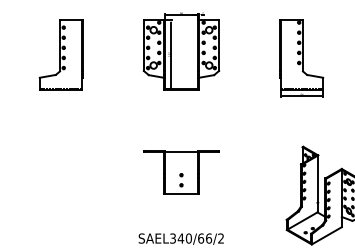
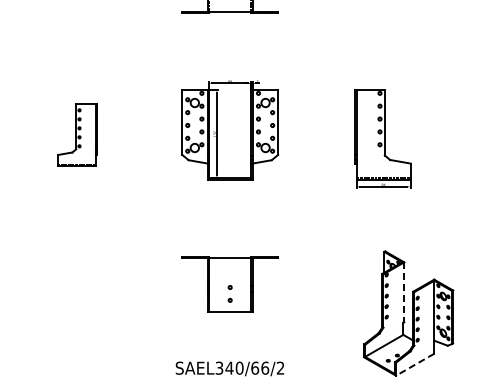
part: (61, 54) -> (77, 134), size x0.7
line: (318, 179) -> (404, 292), solid -> dashed
line: (326, 236) -> (414, 365), solid -> dashed

